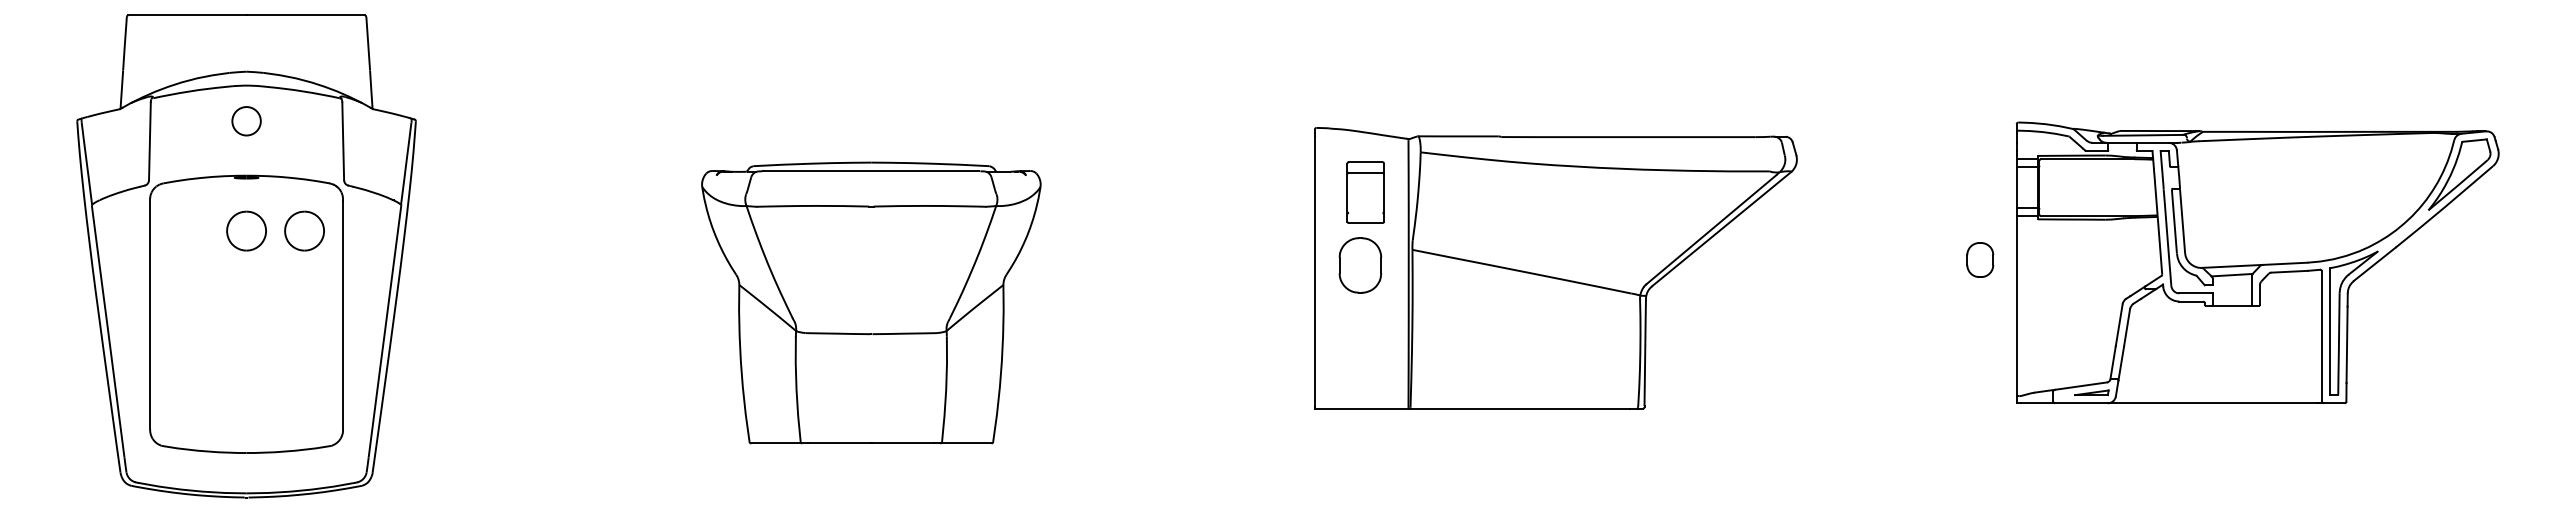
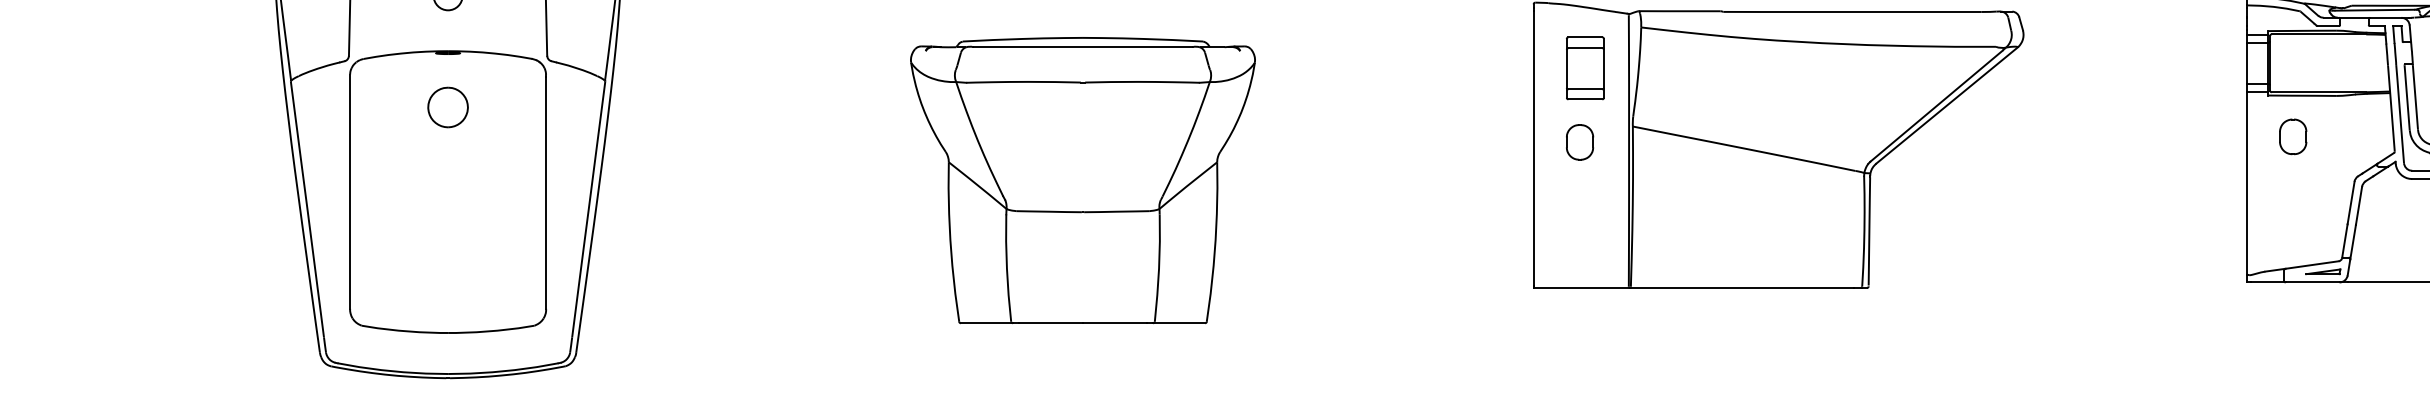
line: (1365, 213) -> (1585, 89), added
part: (304, 230) -> (506, 106), removed
part: (1980, 259) -> (2293, 136), moved
part: (1360, 265) -> (1580, 142), size x0.62

